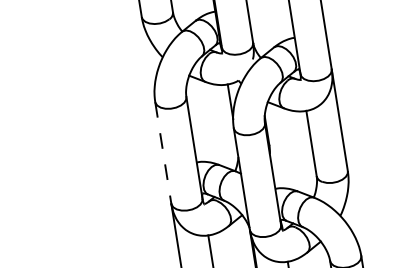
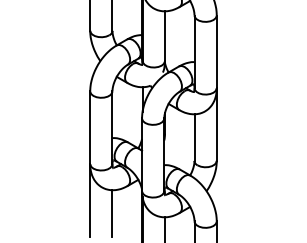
line: (163, 153) -> (90, 128), dashed -> solid

